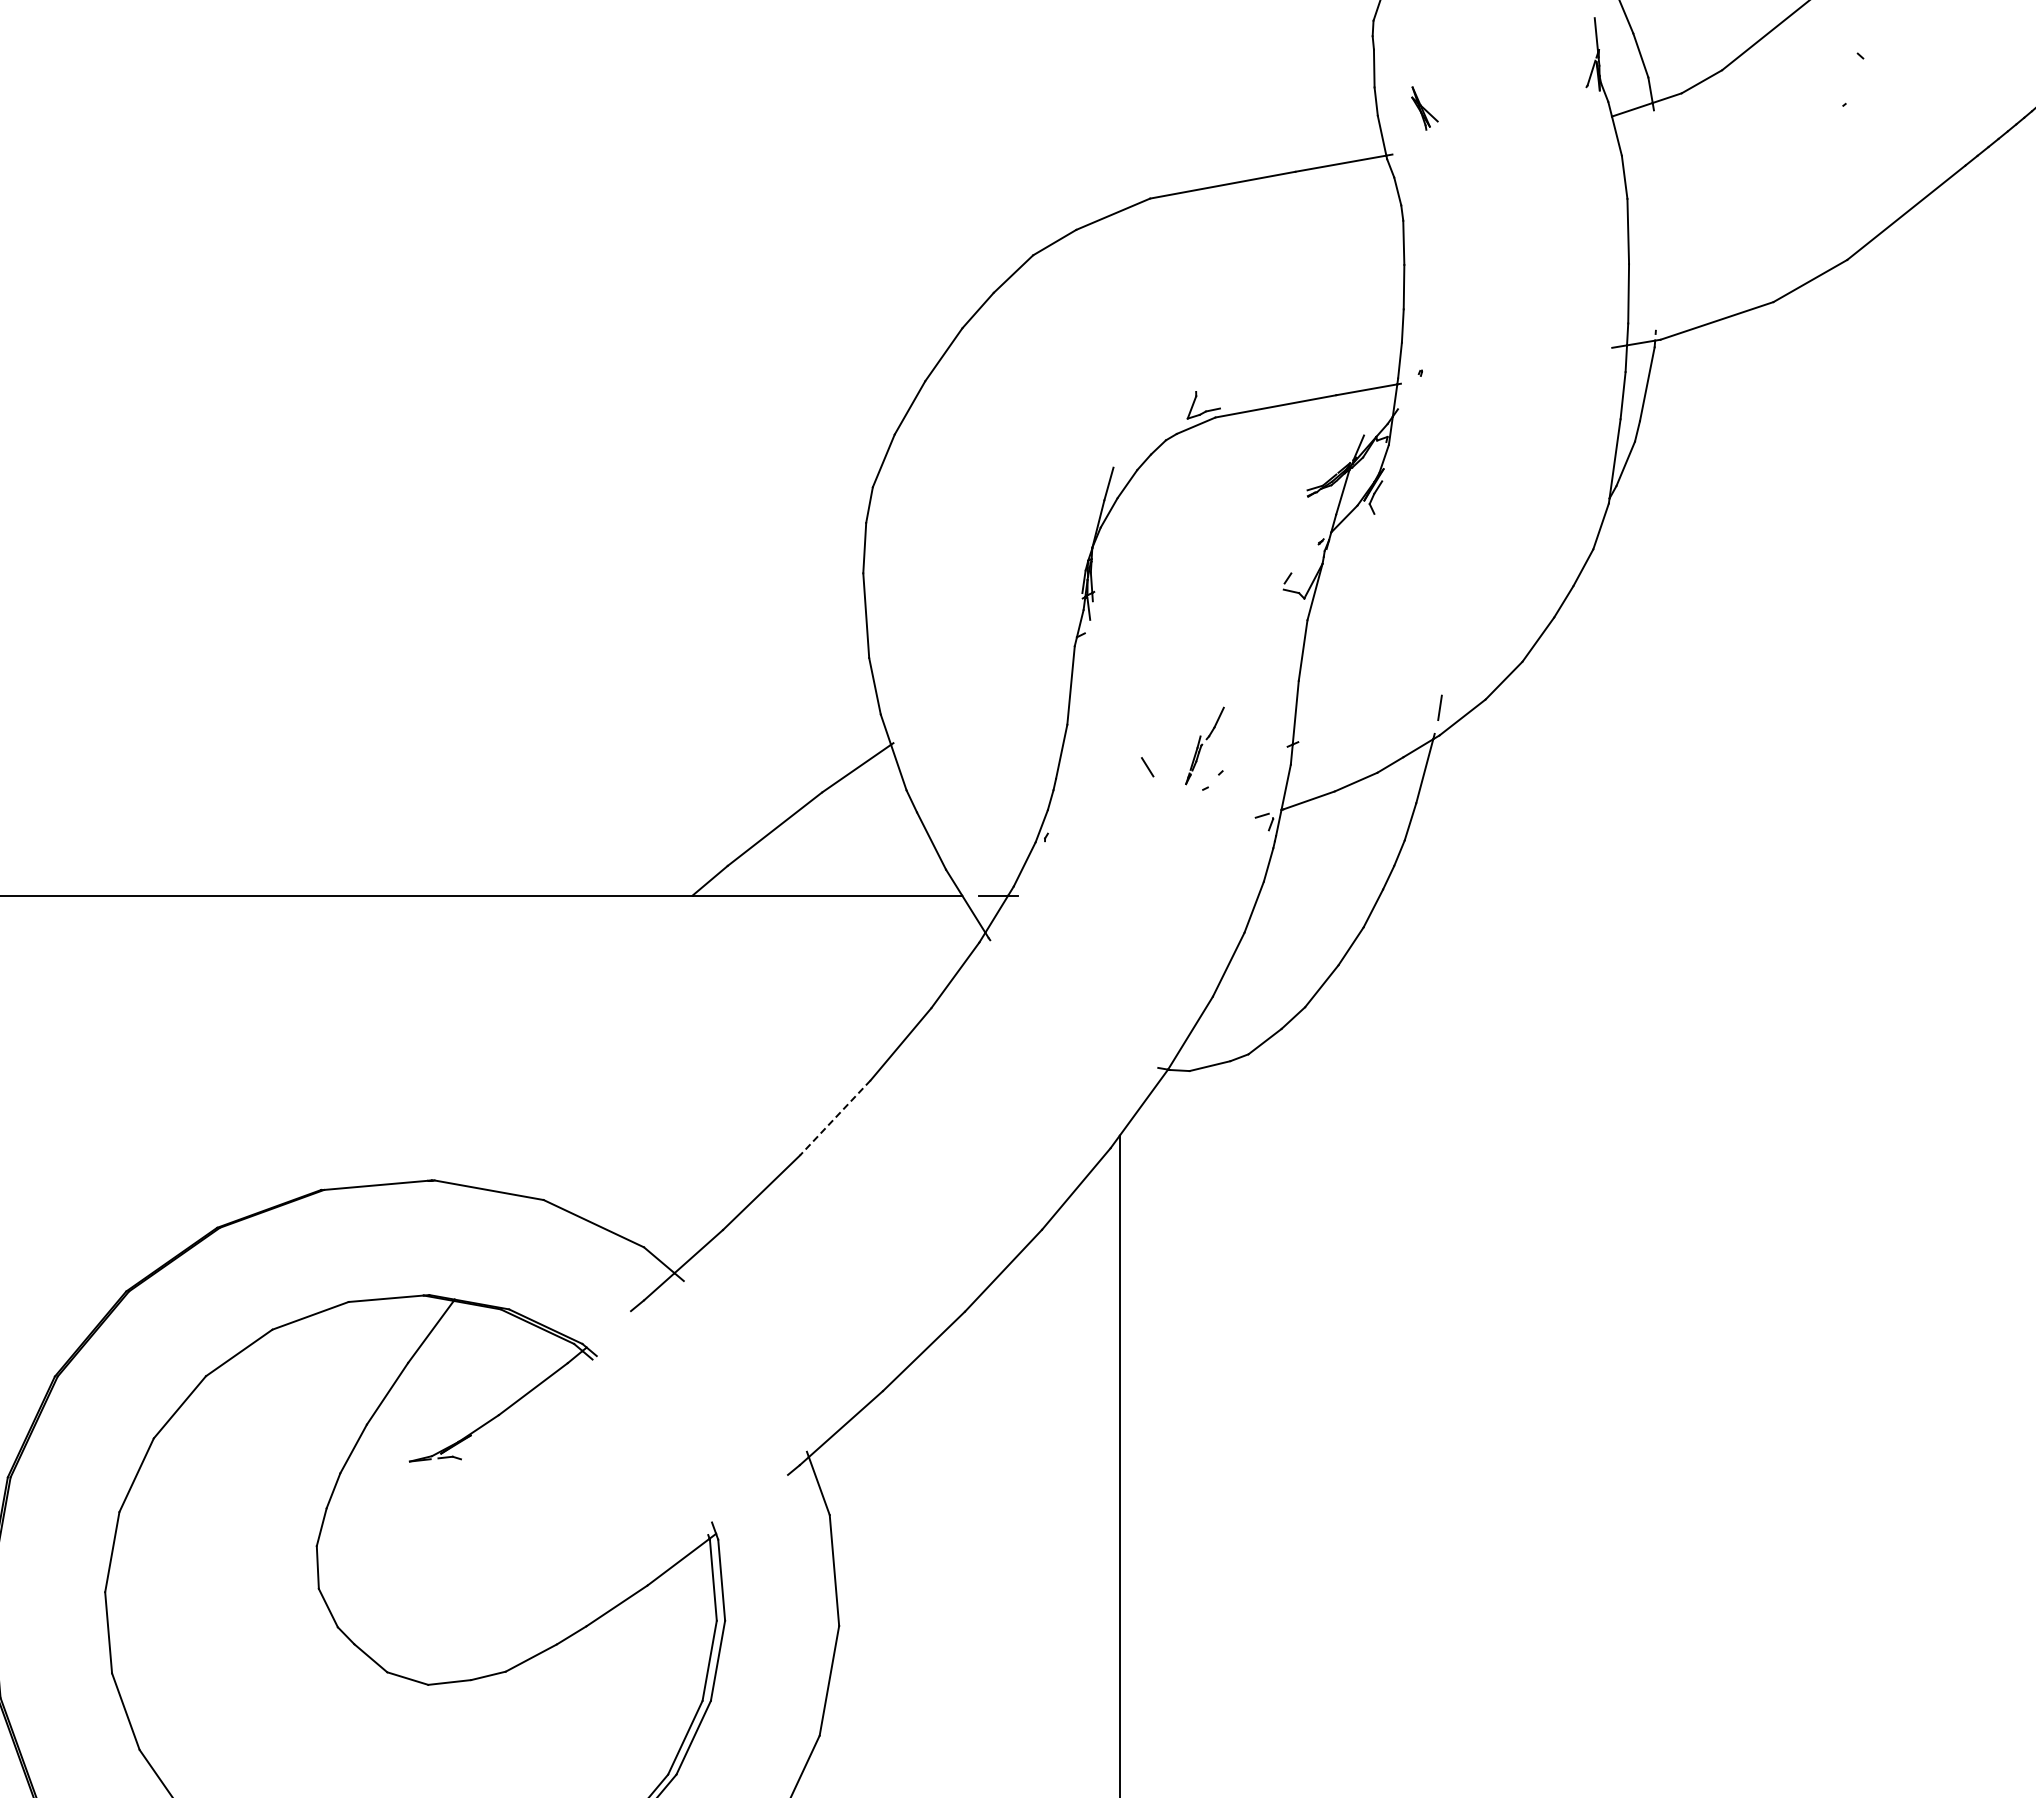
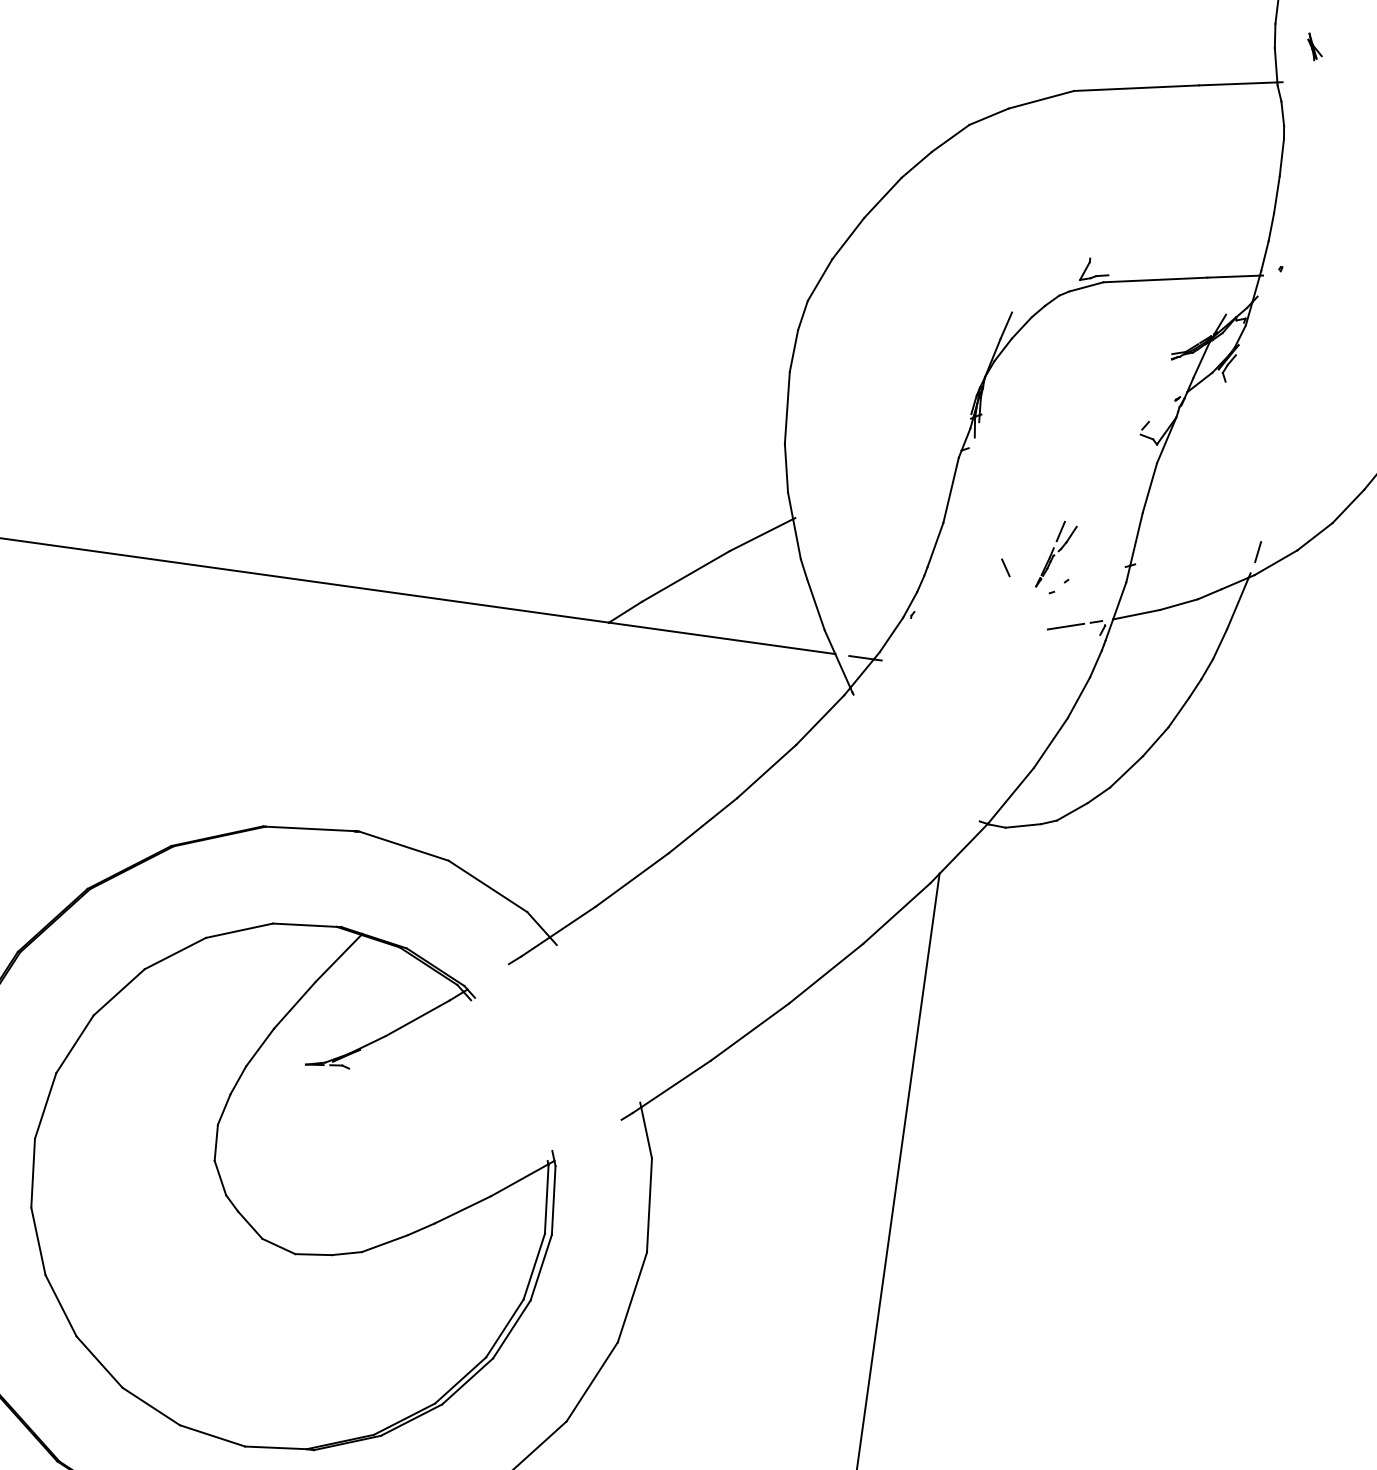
part: (1424, 108) -> (1314, 47), size x0.71
line: (1205, 715) -> (1060, 531), added
line: (1227, 826) -> (1065, 626), added
line: (835, 1117) -> (703, 825), dashed -> solid

